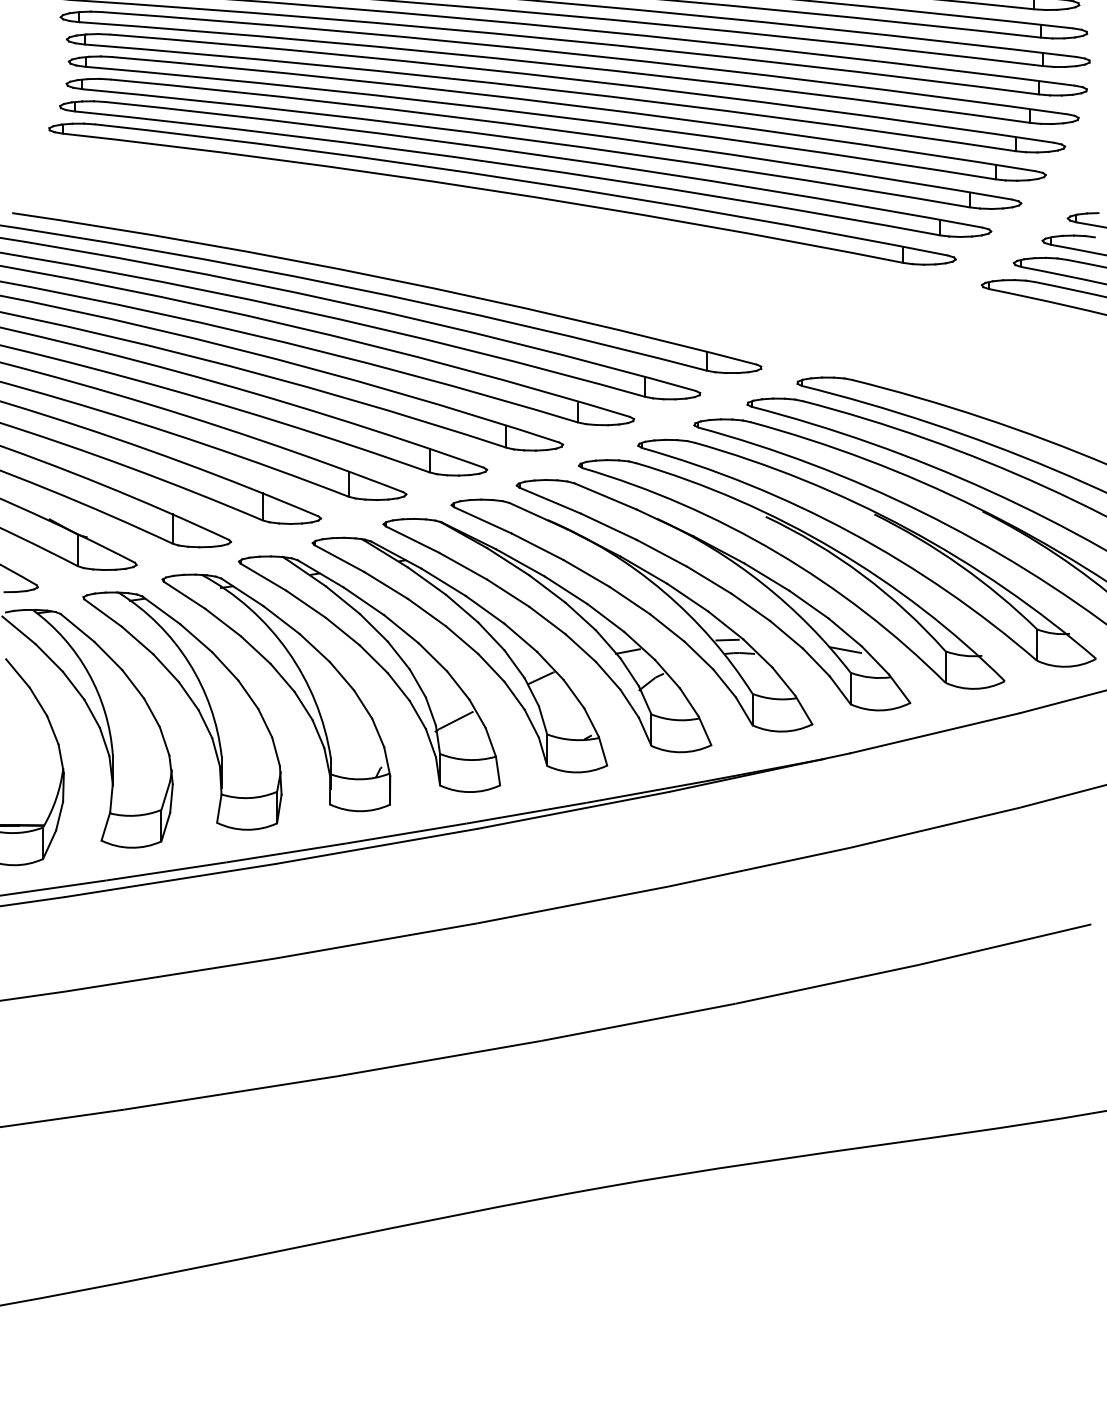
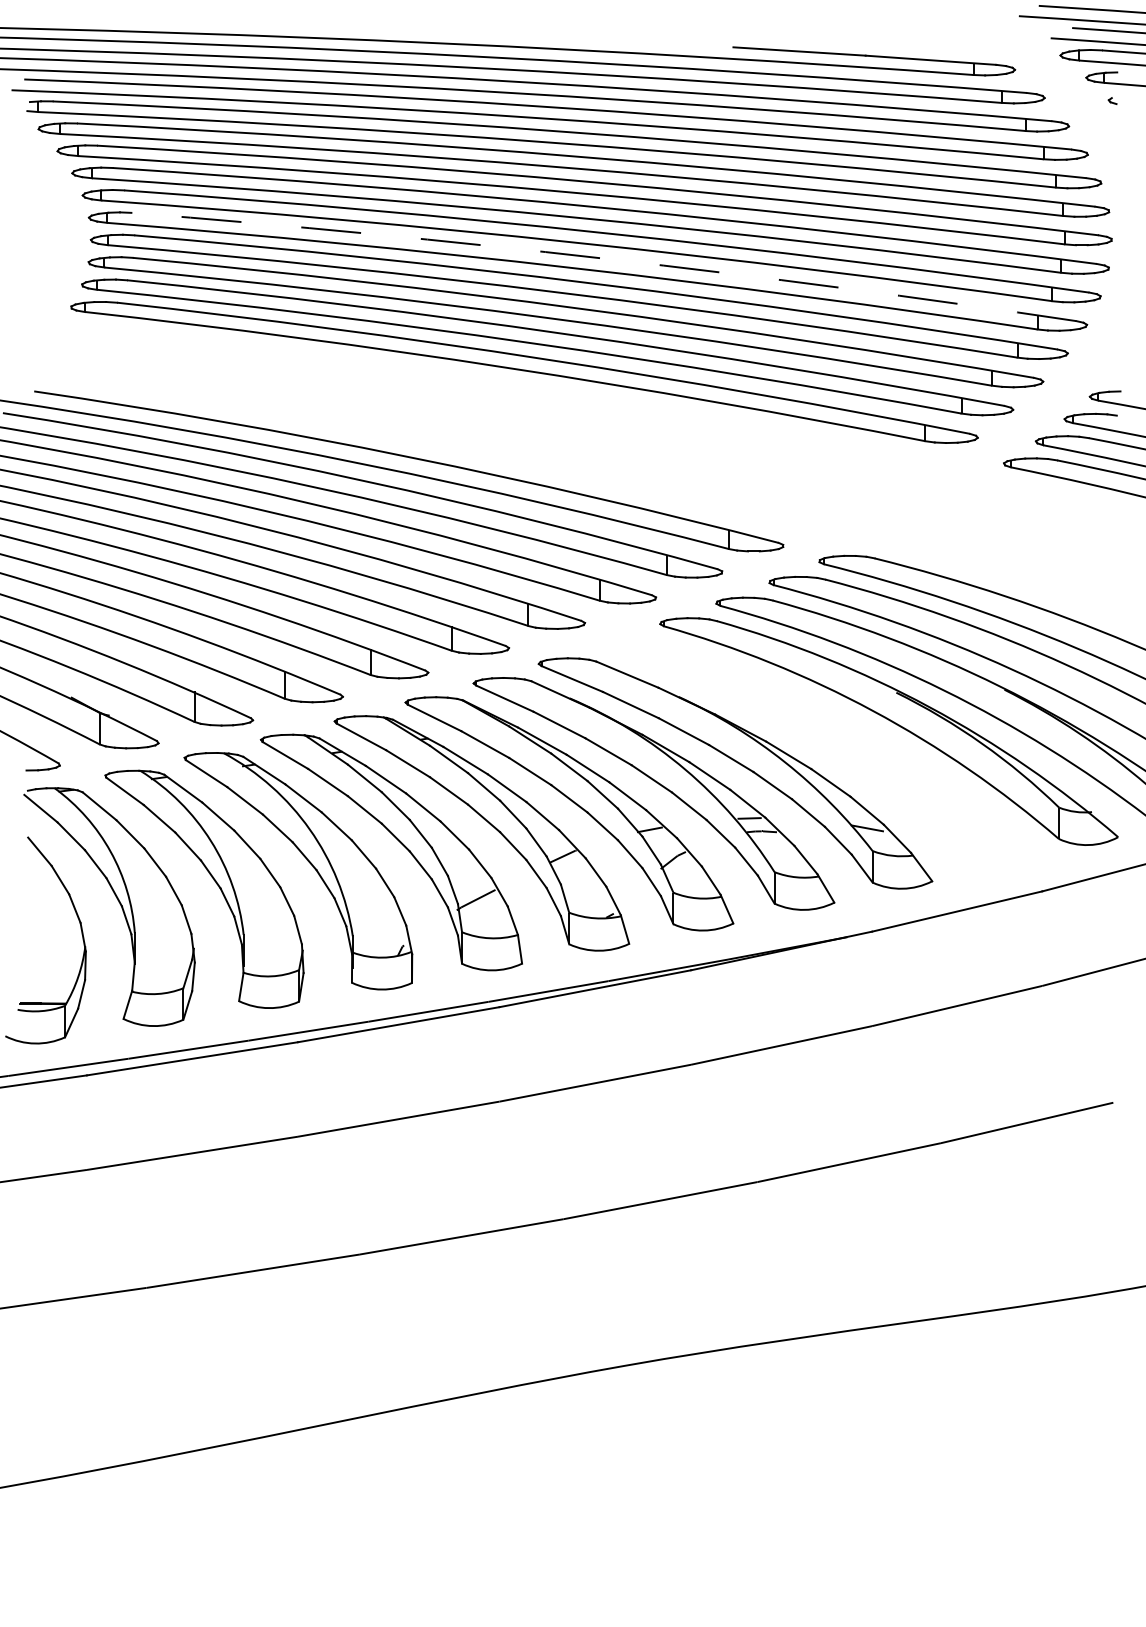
arc: (582, 80) -> (604, 258), solid -> dashed
part: (795, 565) -> (817, 743), removed

